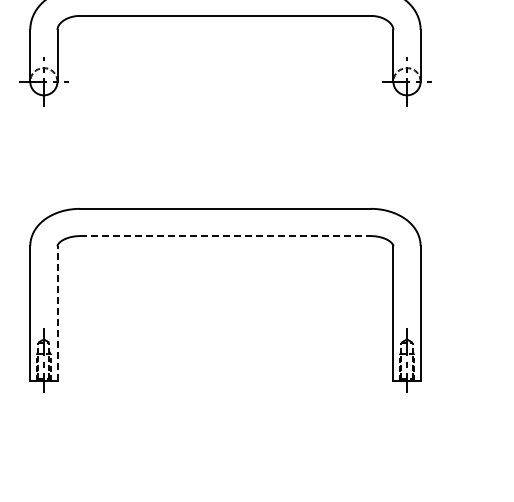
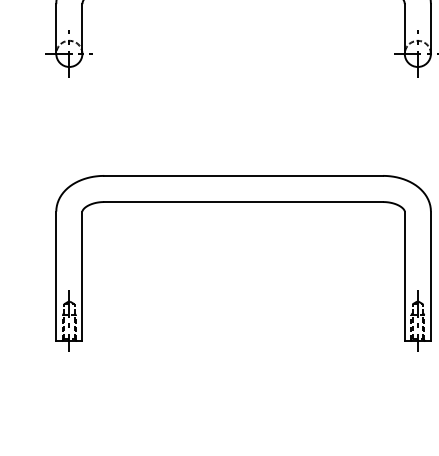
line: (225, 236) -> (243, 202), dashed -> solid
line: (57, 313) -> (82, 276), dashed -> solid

